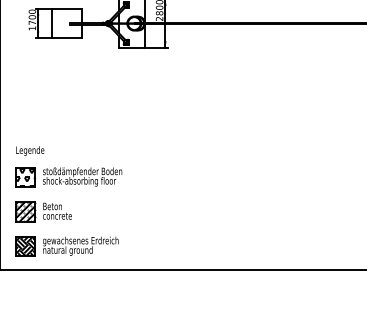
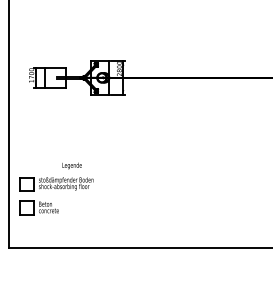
text: (29, 150) -> (71, 165), moved
hatch: (24, 177) -> (26, 184), removed
hatch: (24, 211) -> (26, 207), removed
part: (66, 246) -> (55, 231), removed

